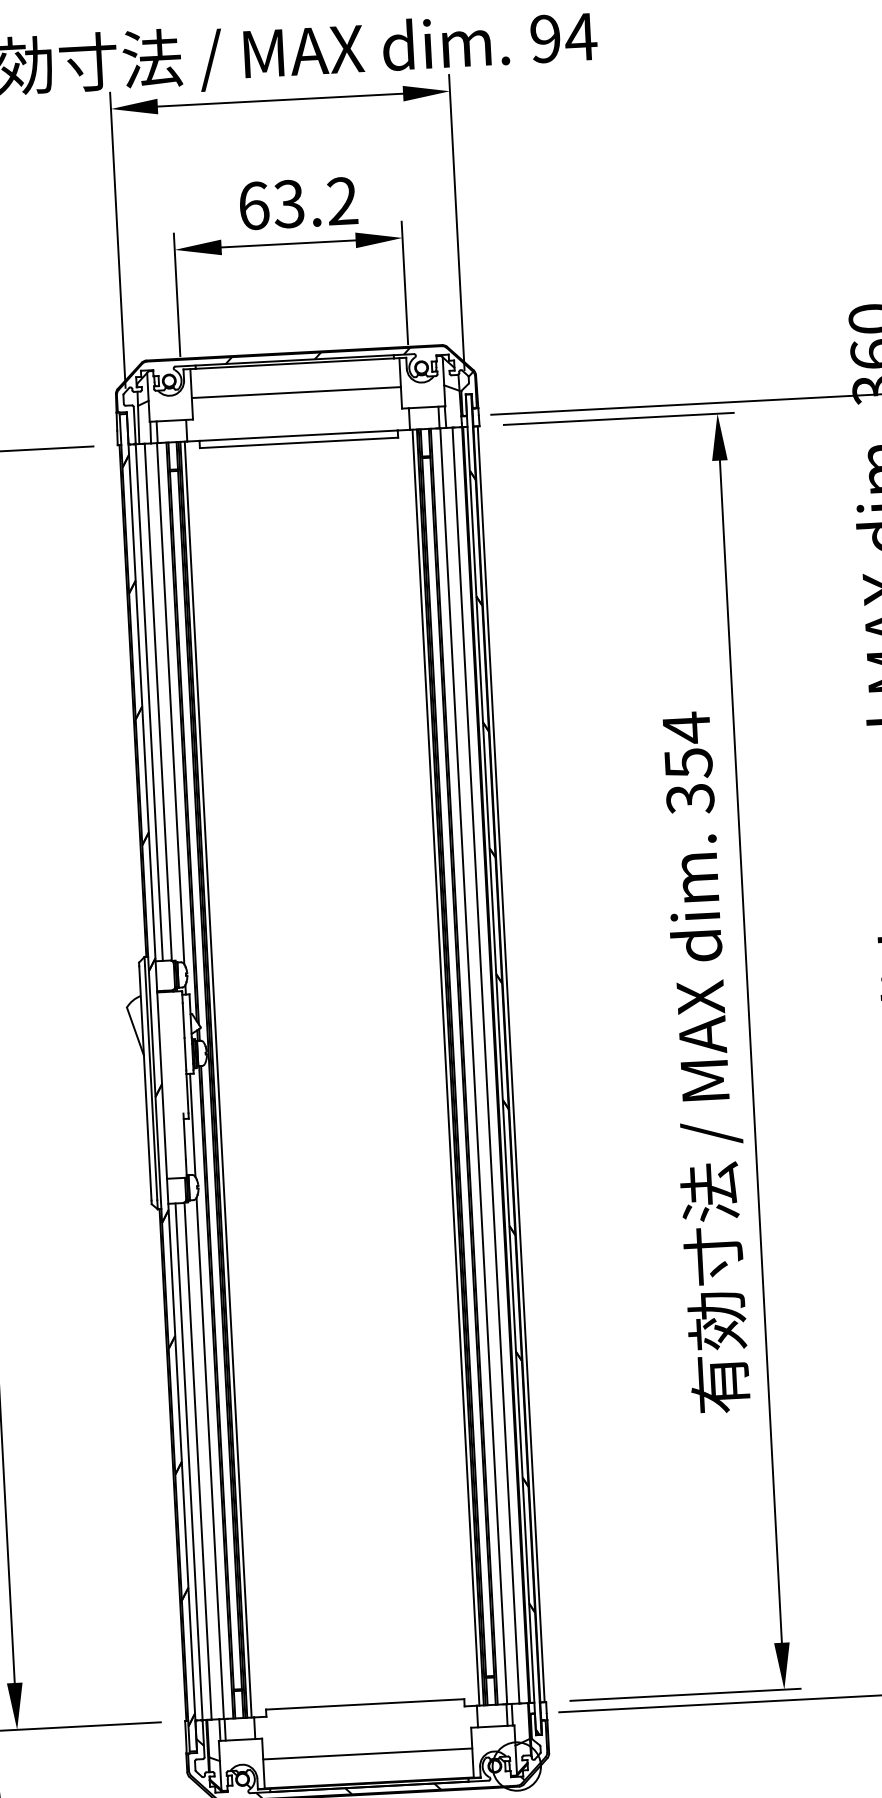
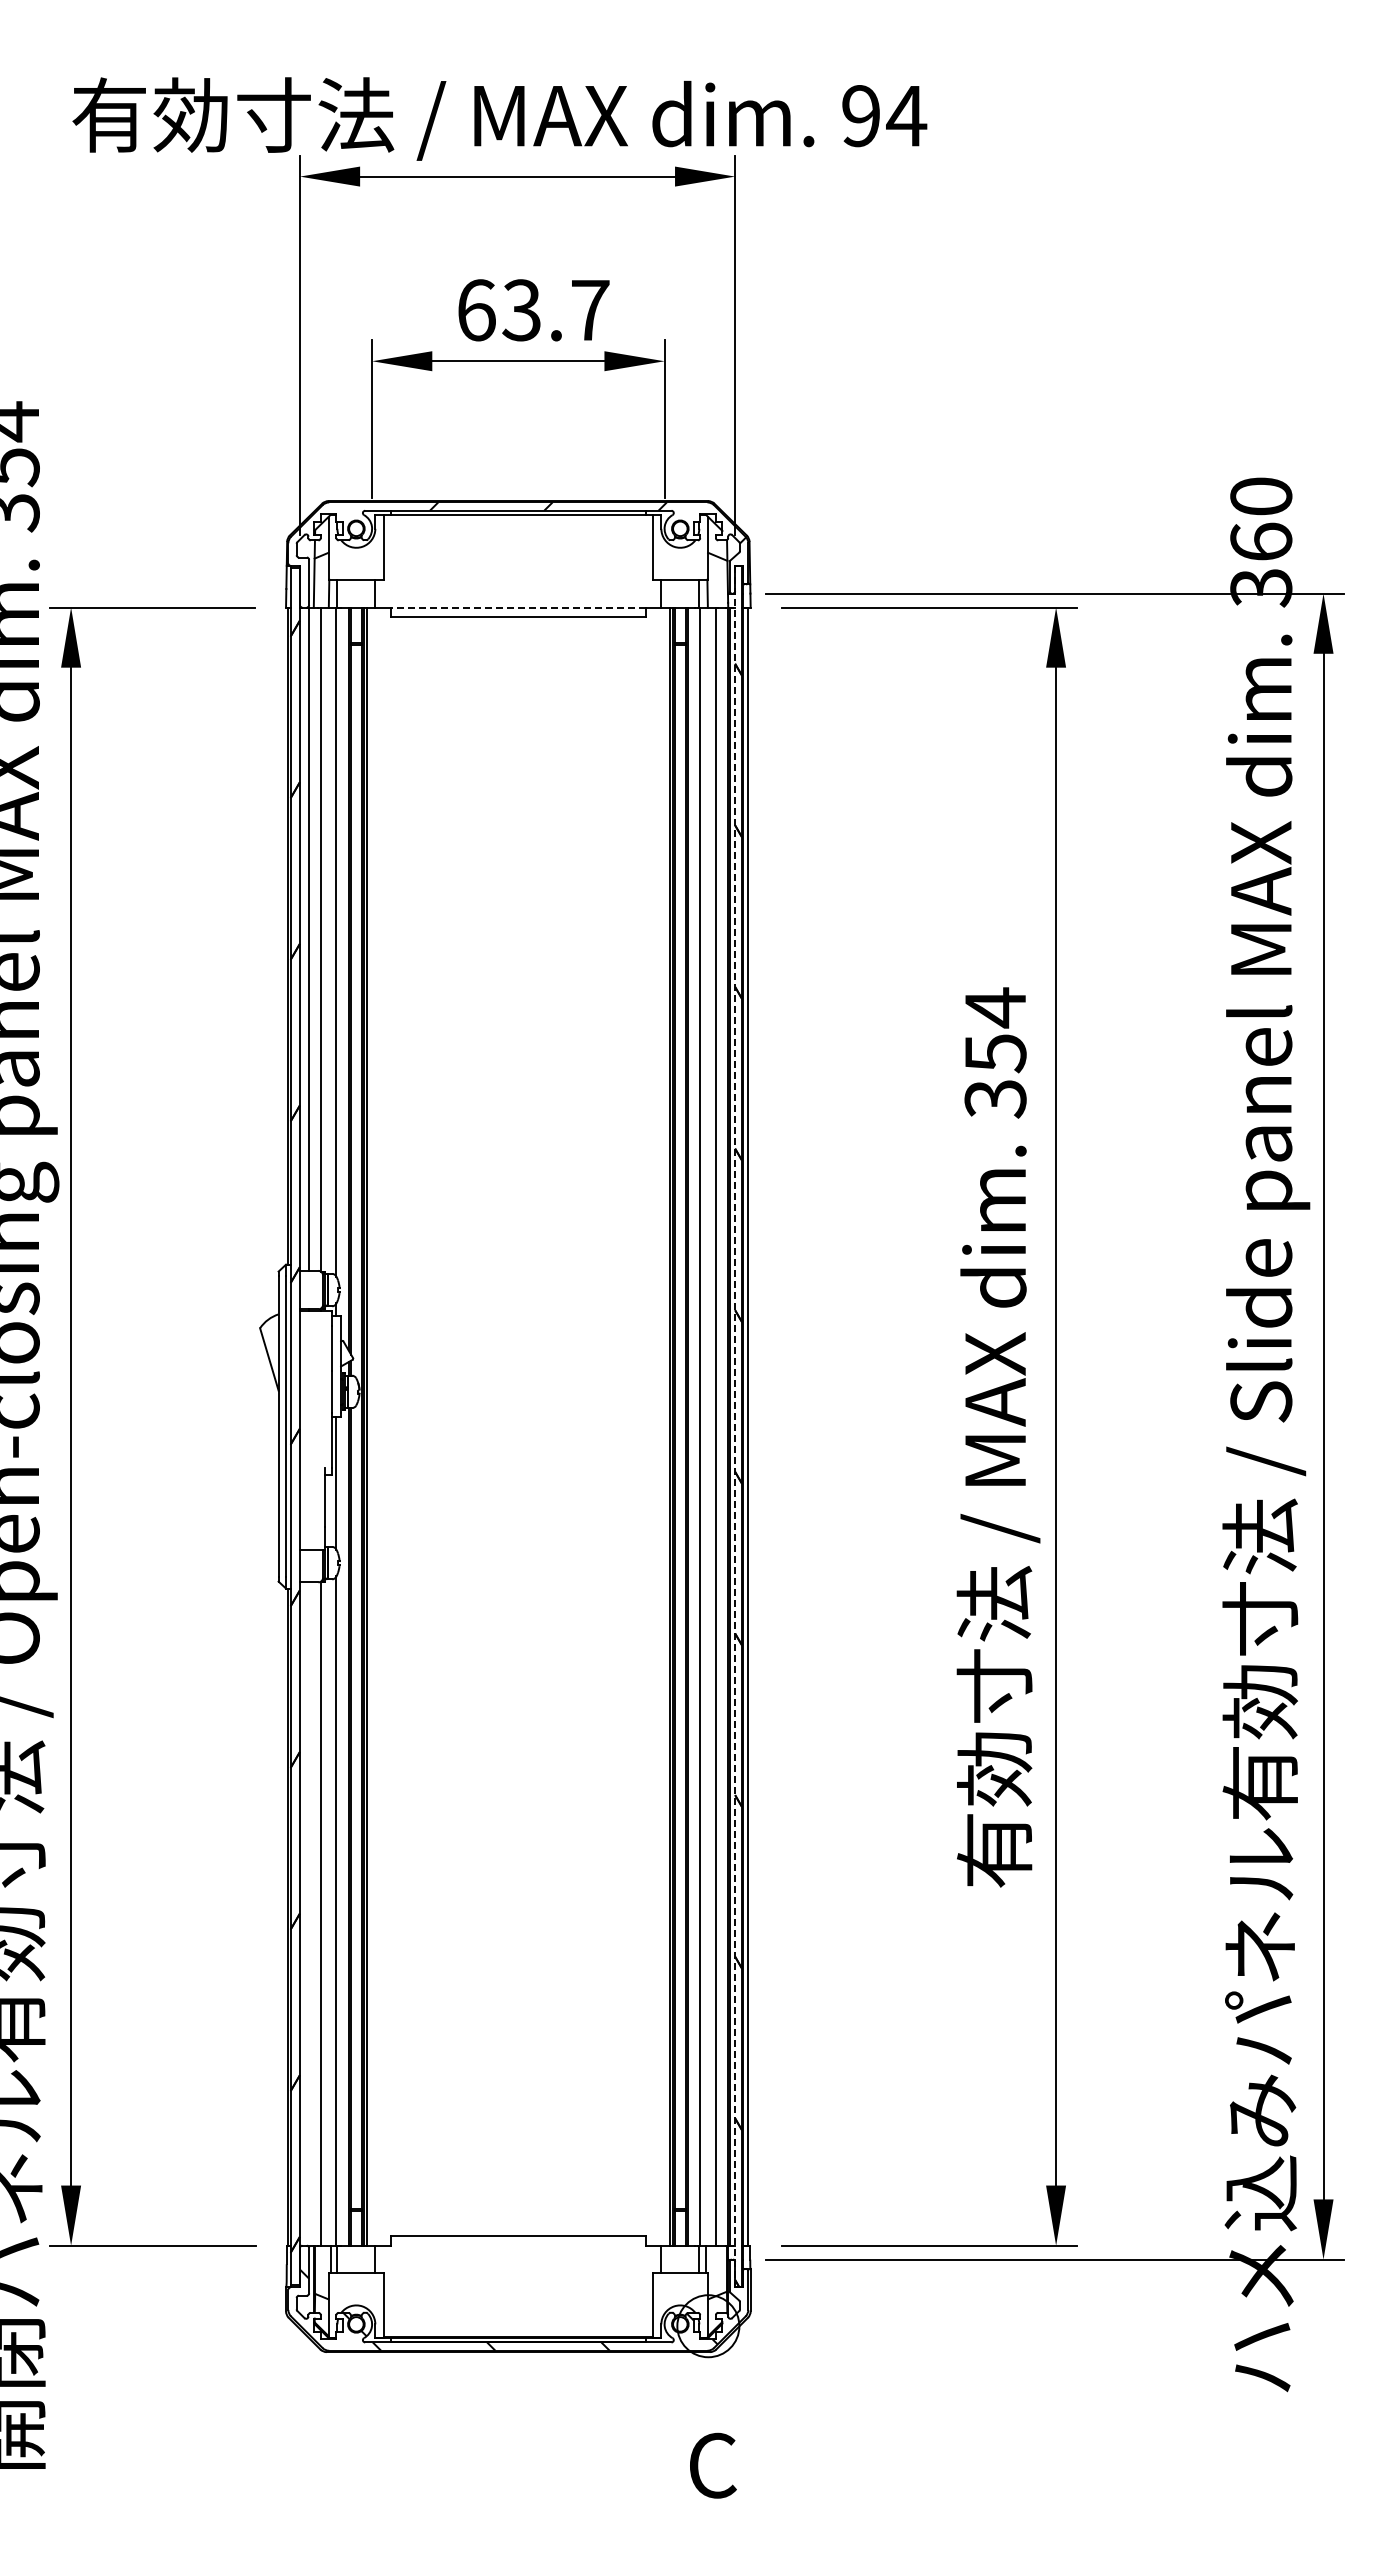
text: (342, 200) -> (590, 309), 63.2 -> 63.7
line: (296, 392) -> (518, 552), removed
line: (297, 435) -> (517, 607), solid -> dashed
line: (501, 1064) -> (735, 1426), solid -> dashed
line: (445, 1067) -> (664, 1426), removed
line: (218, 1079) -> (372, 1426), removed
line: (189, 1461) -> (309, 1913), removed
line: (367, 1754) -> (518, 2300), removed

